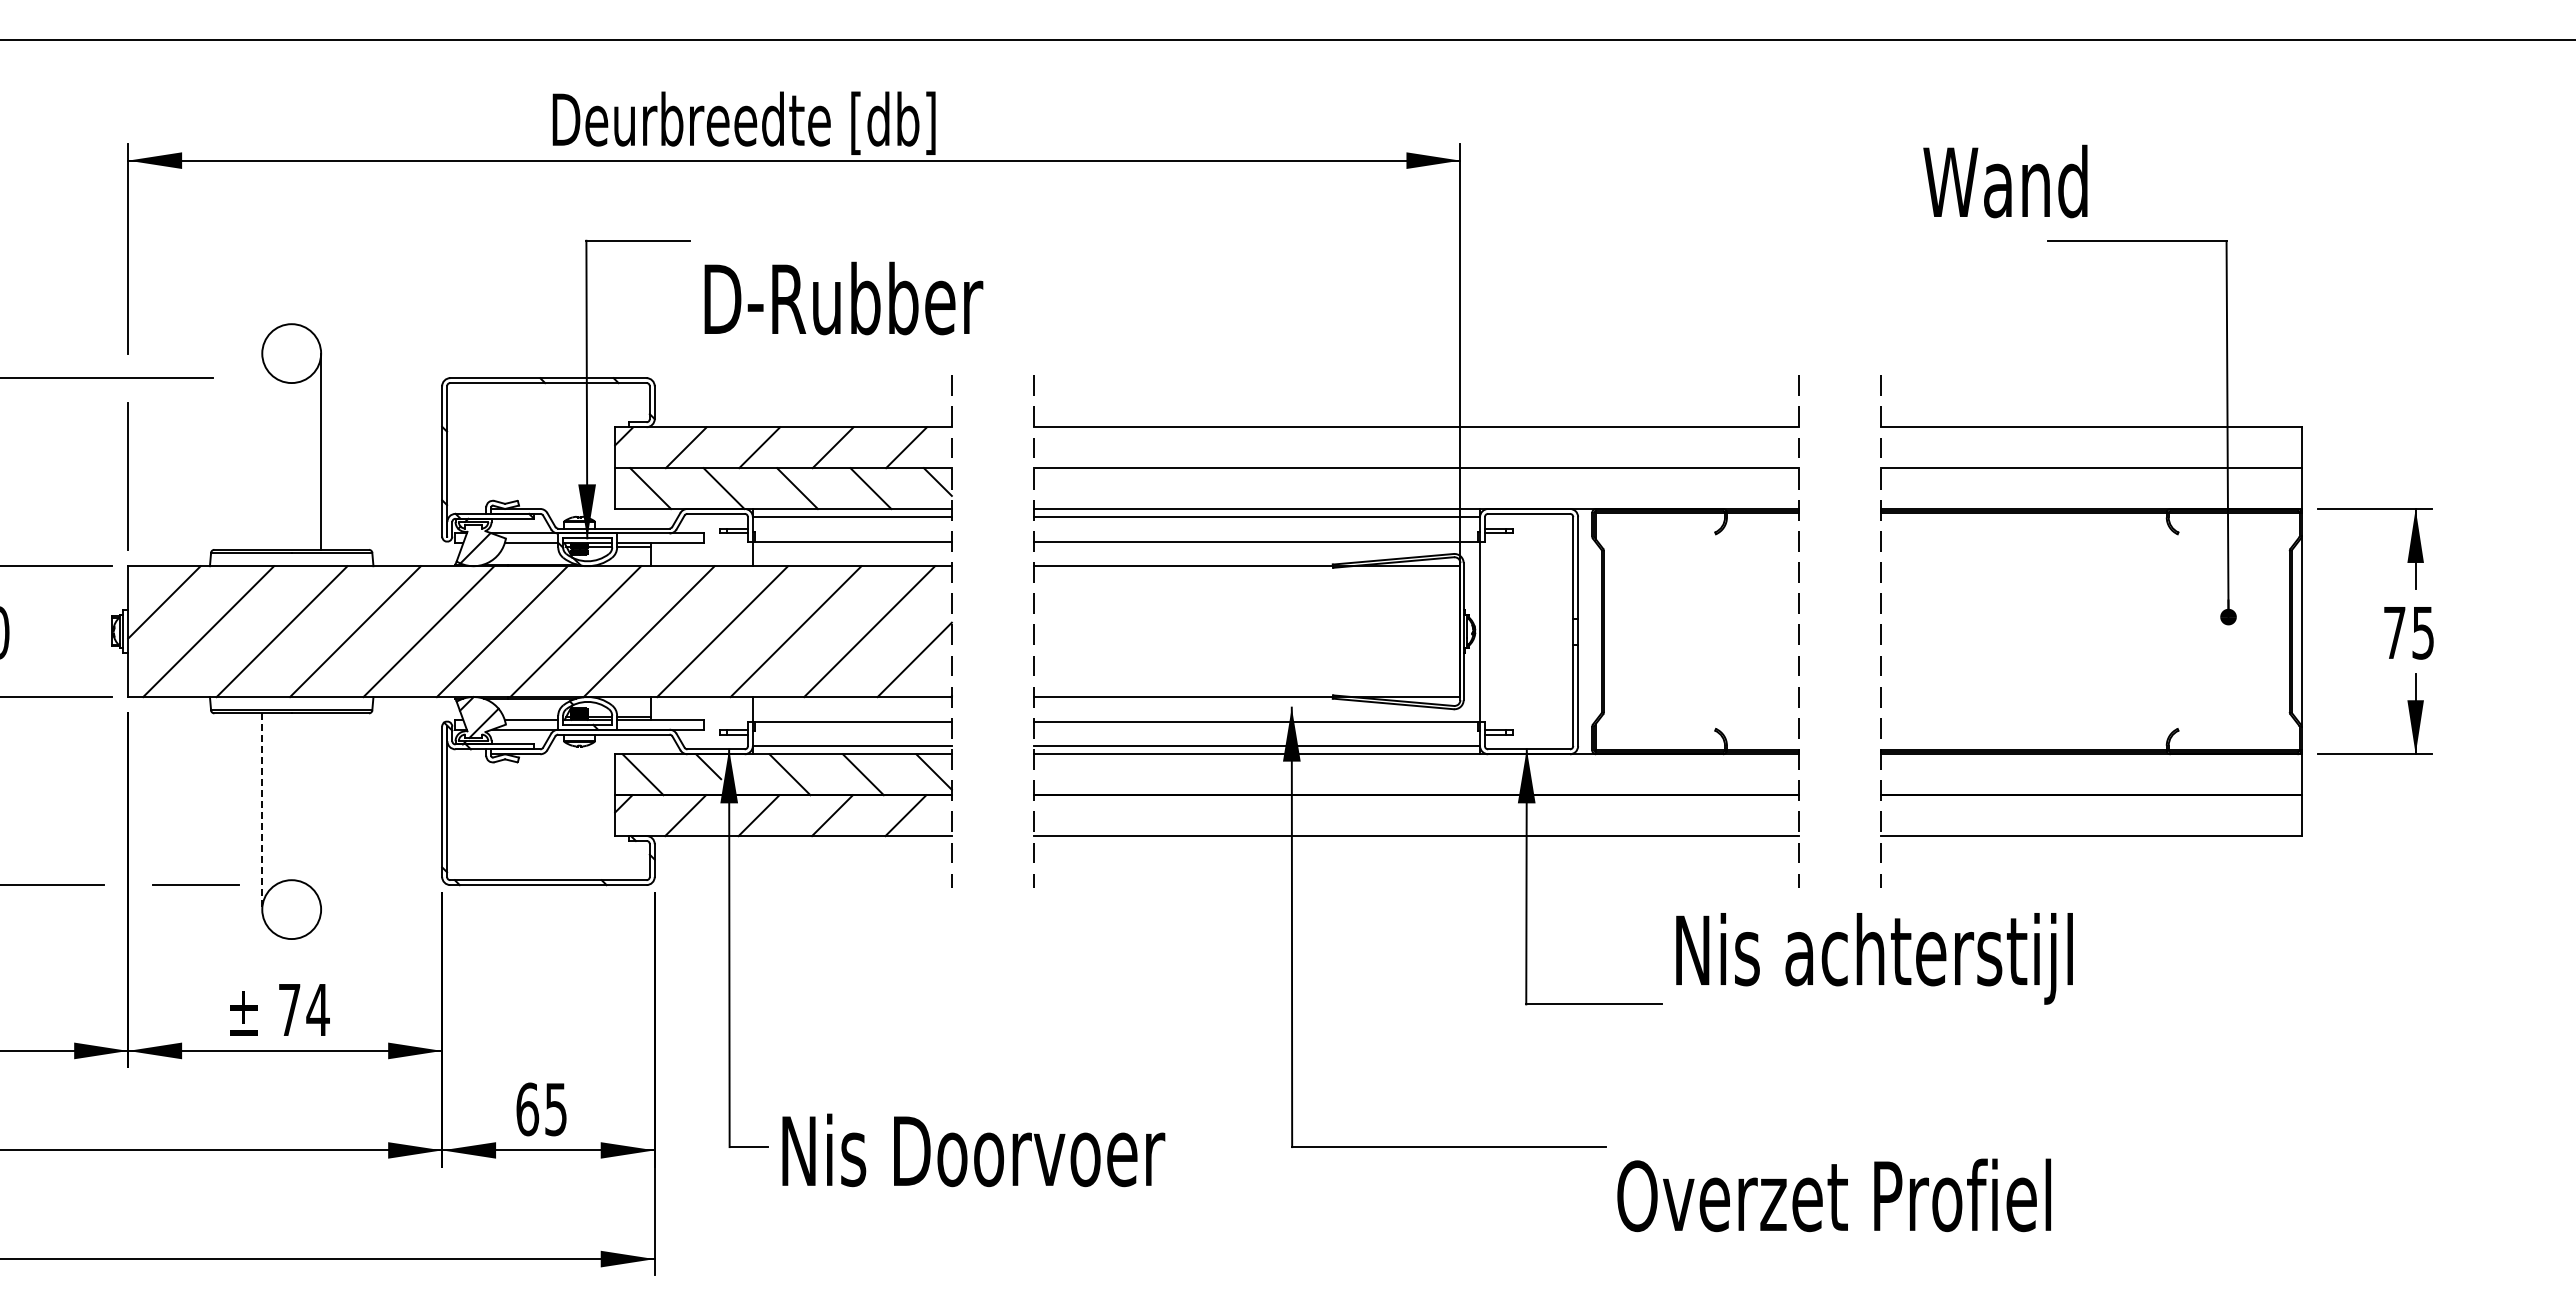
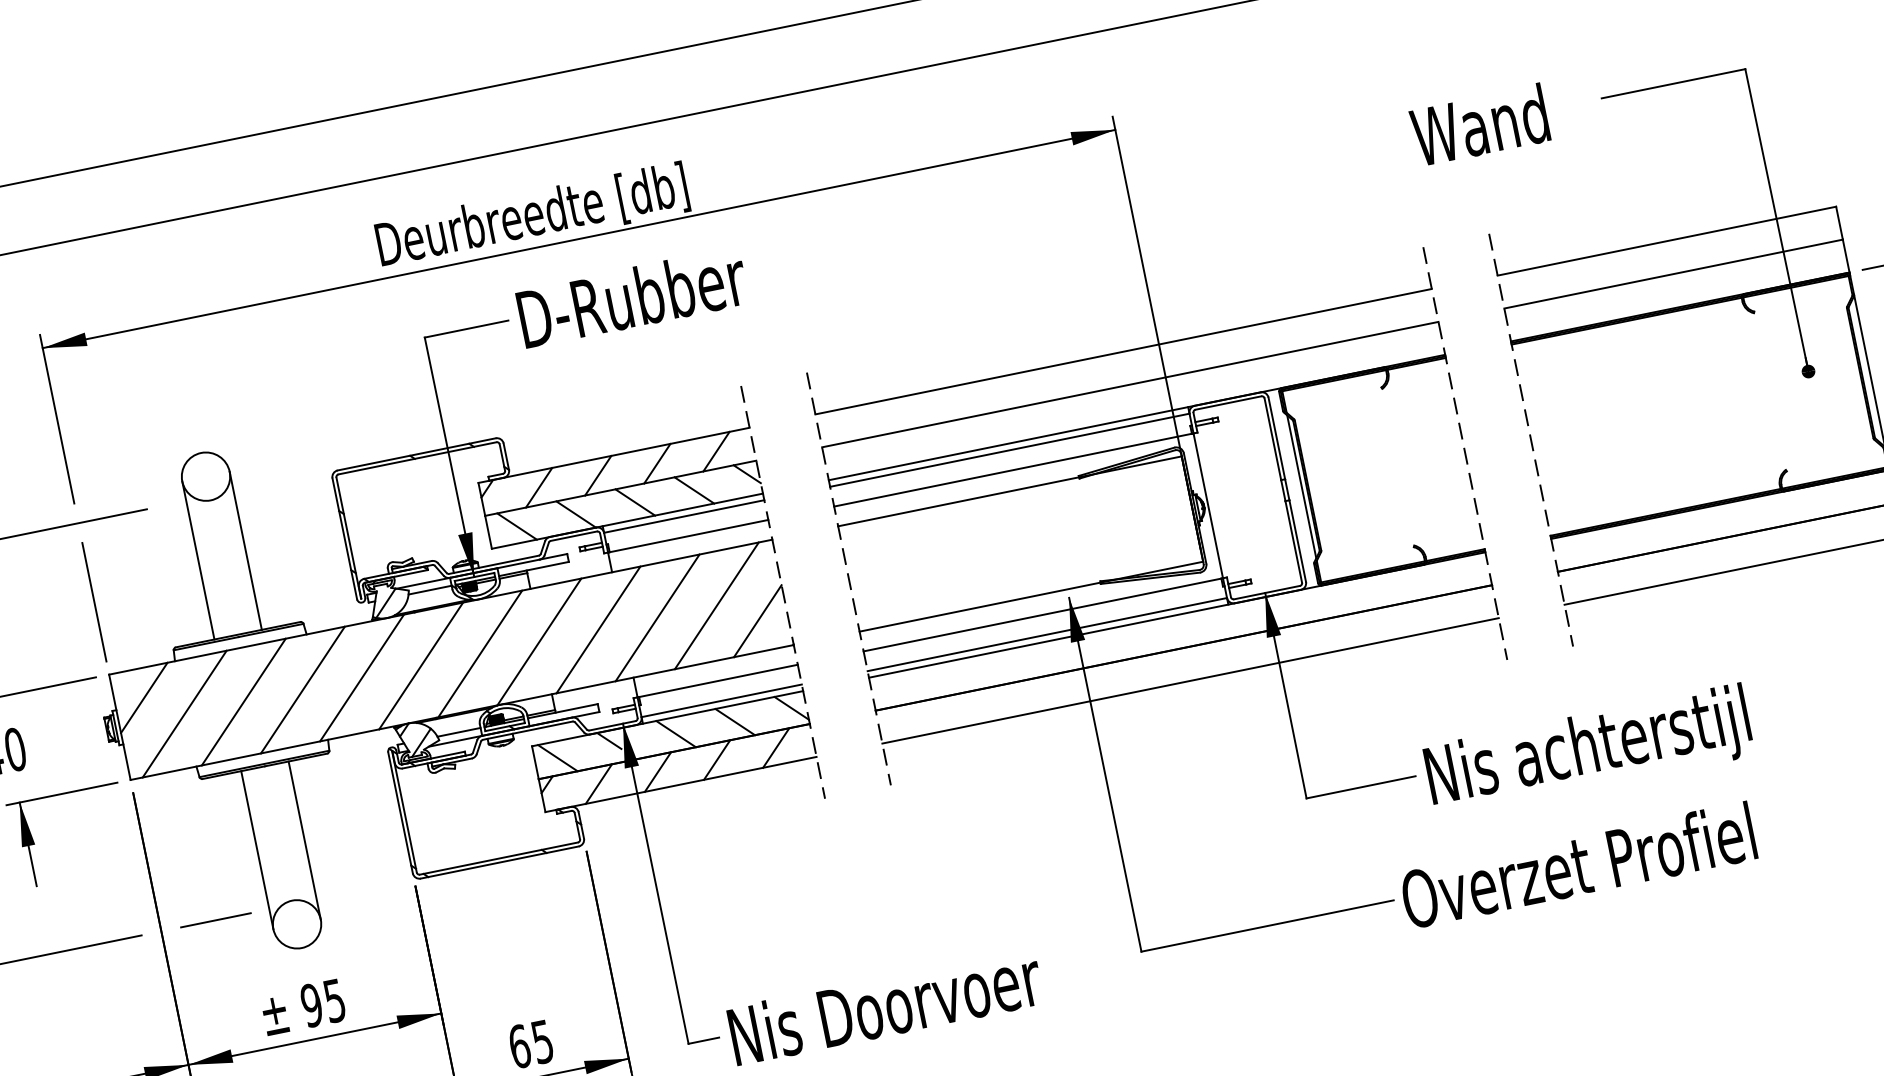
text: (2005, 181) -> (1480, 125), moved
text: (843, 298) -> (632, 297), moved
line: (262, 451) -> (198, 560), added
line: (1596, 631) -> (1302, 486), added
line: (262, 811) -> (257, 850), dashed -> solid
line: (321, 811) -> (304, 840), added
text: (1874, 958) -> (1588, 751), moved
text: (303, 1009) -> (322, 1002), 74 -> 95
text: (1833, 1195) -> (1577, 865), moved

